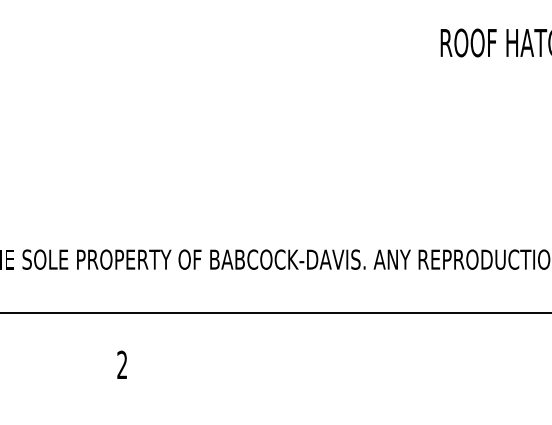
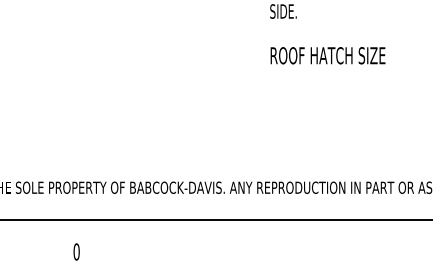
text: (122, 364) -> (76, 251), 2 -> 0

